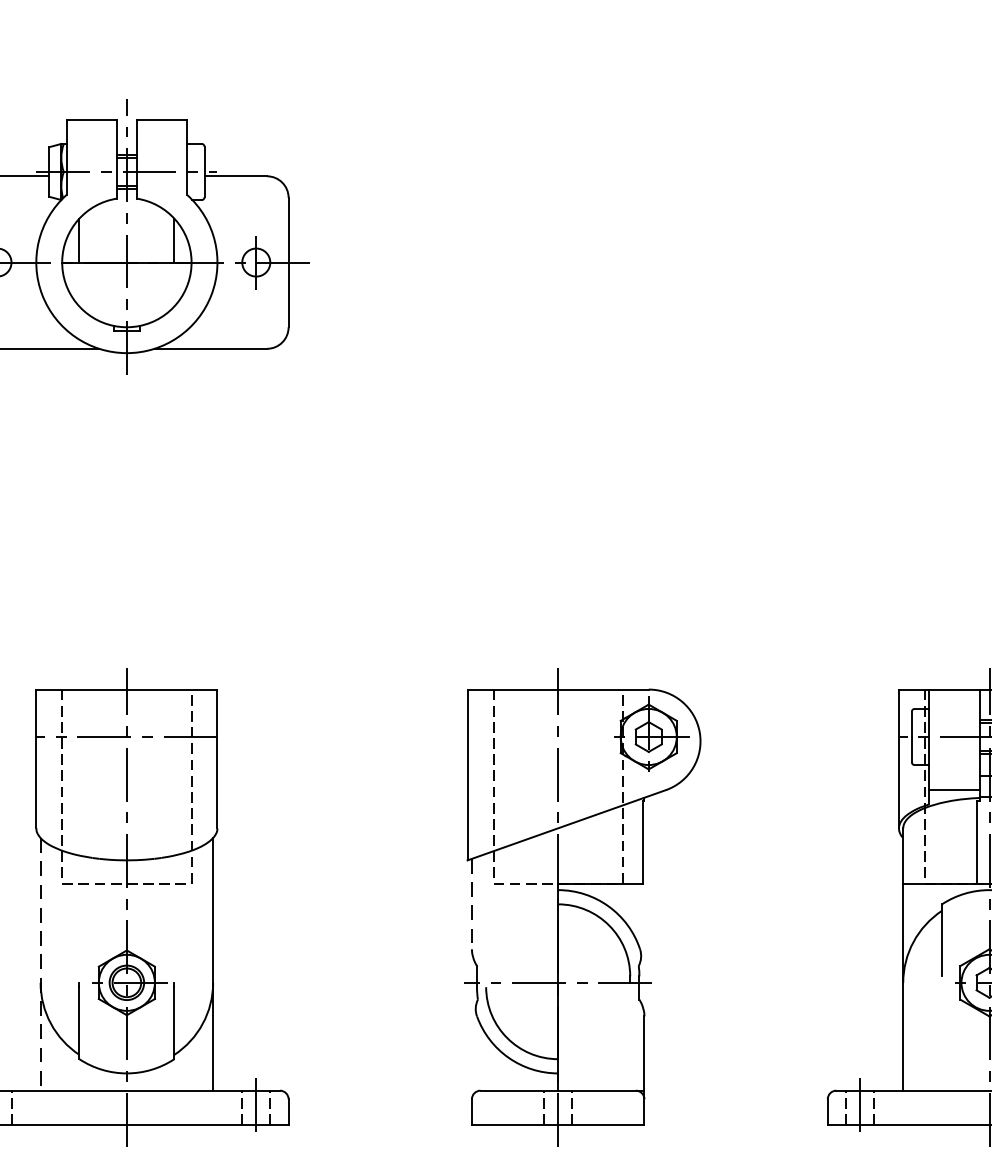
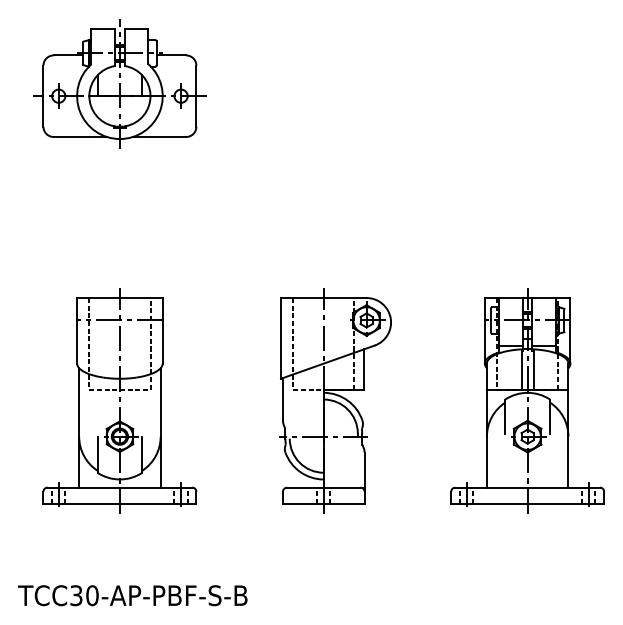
line: (472, 904) -> (283, 399), dashed -> solid
line: (41, 963) -> (79, 427), dashed -> solid

